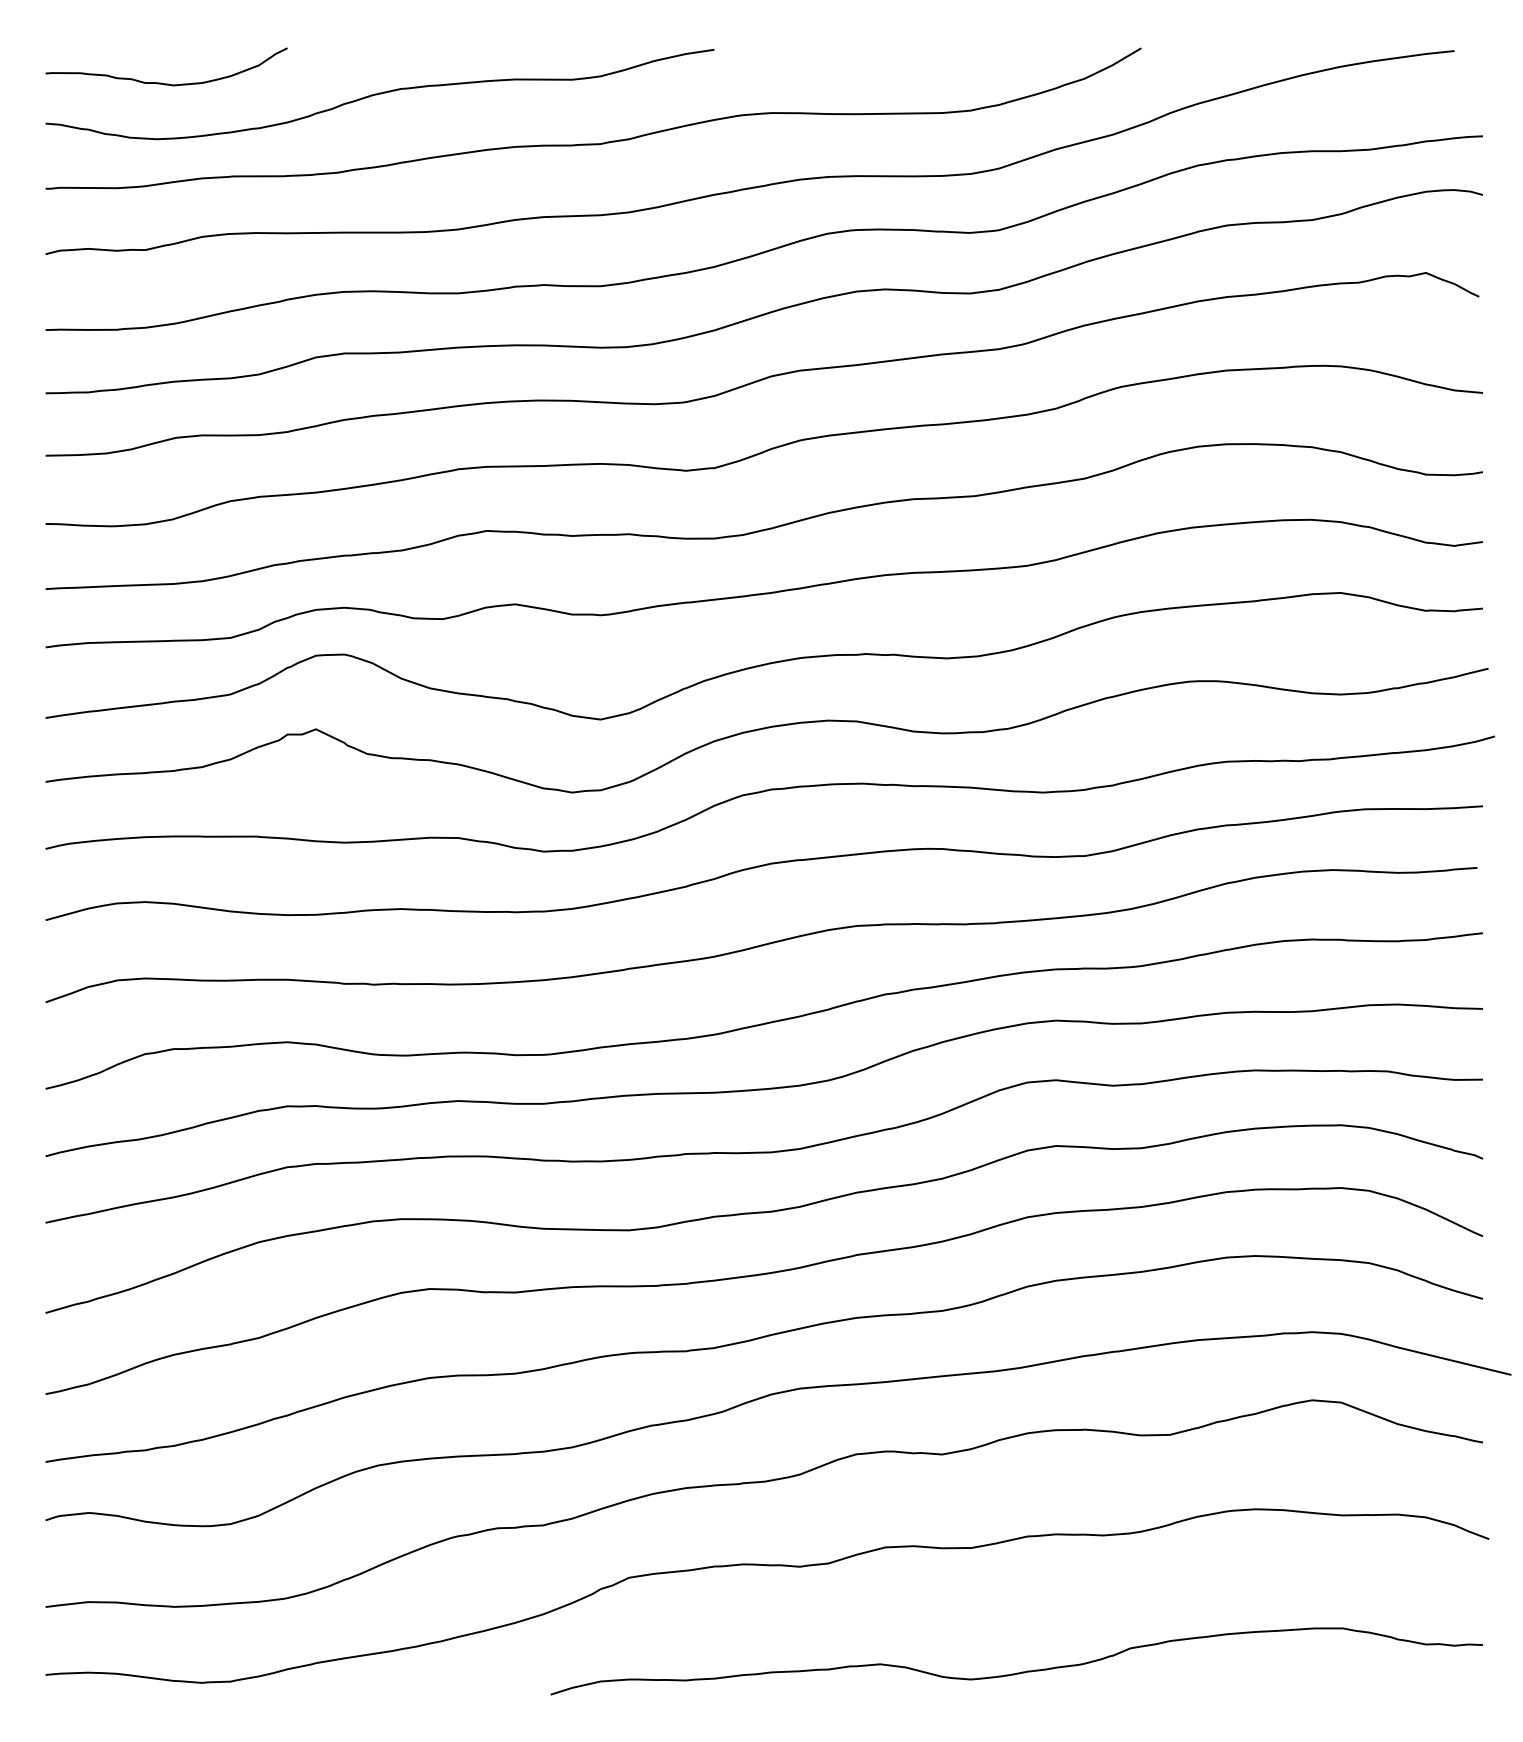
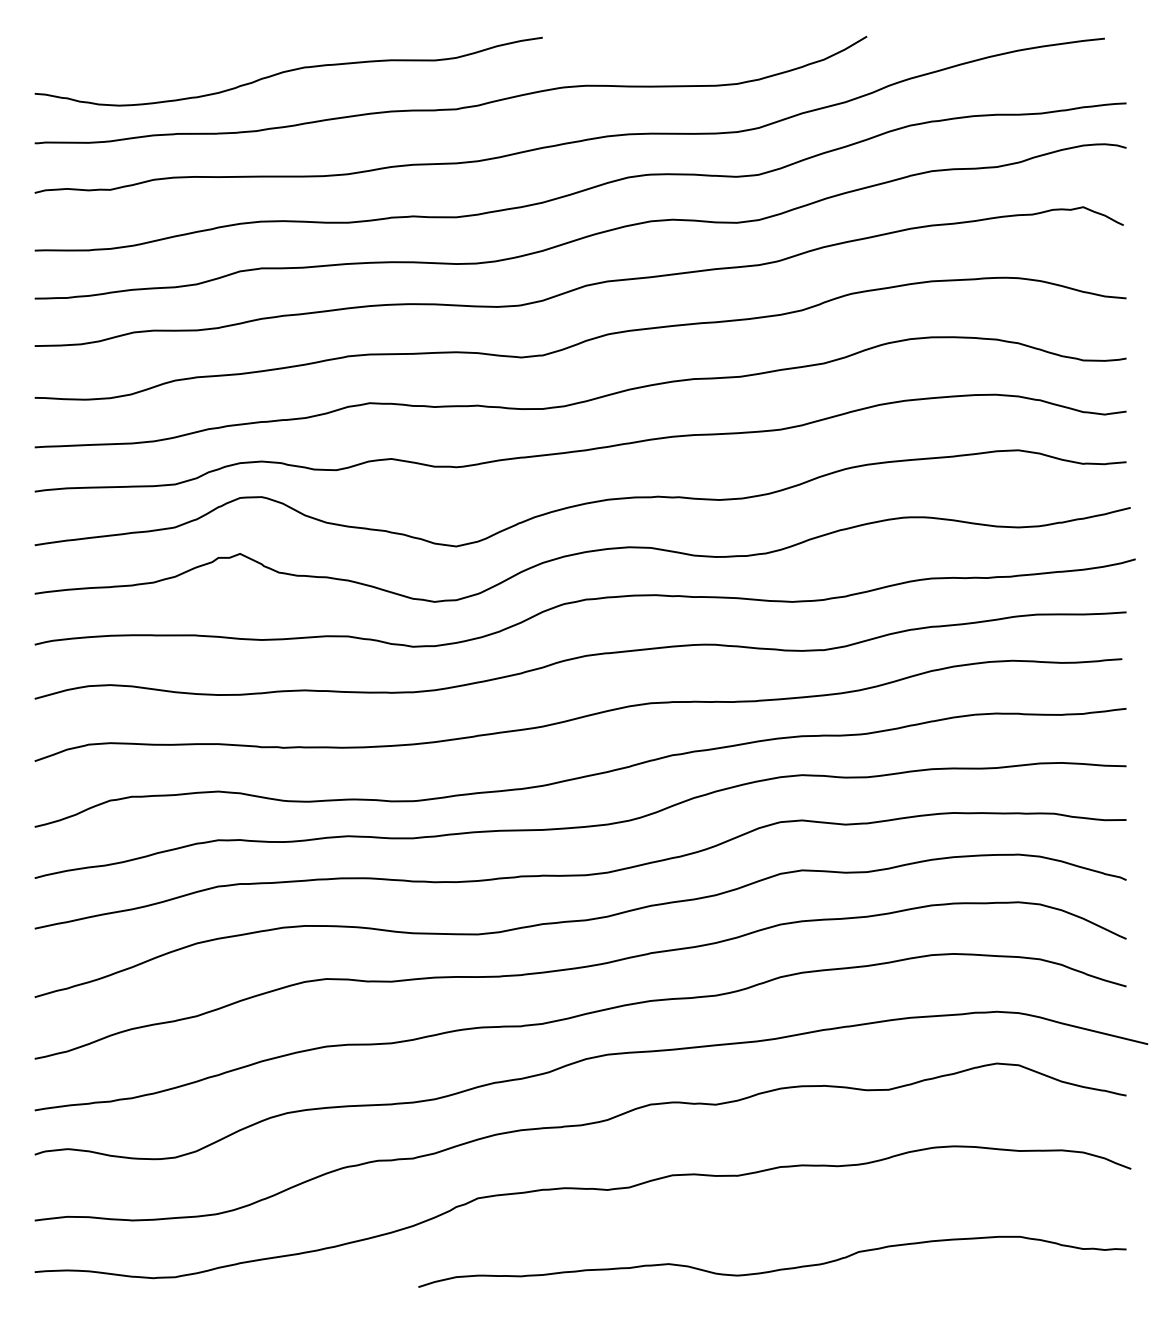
curve: (163, 82) -> (124, 62), removed

